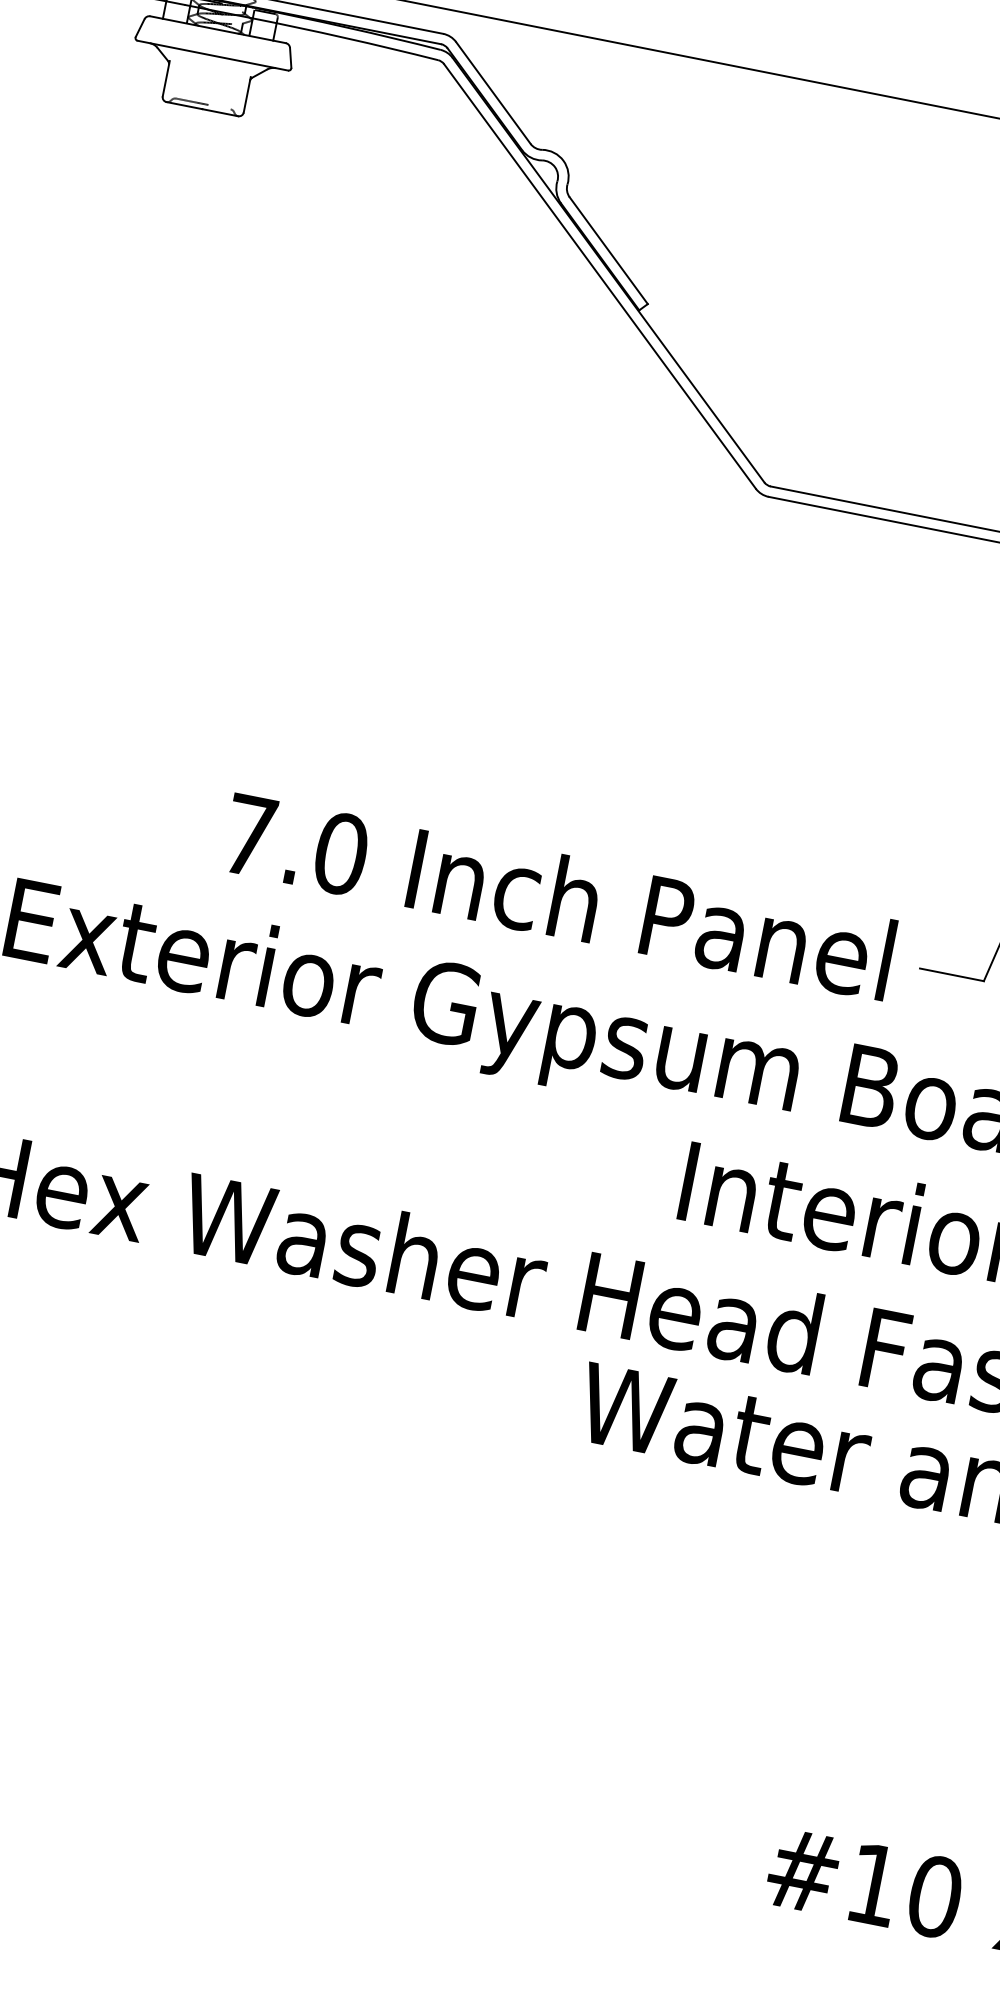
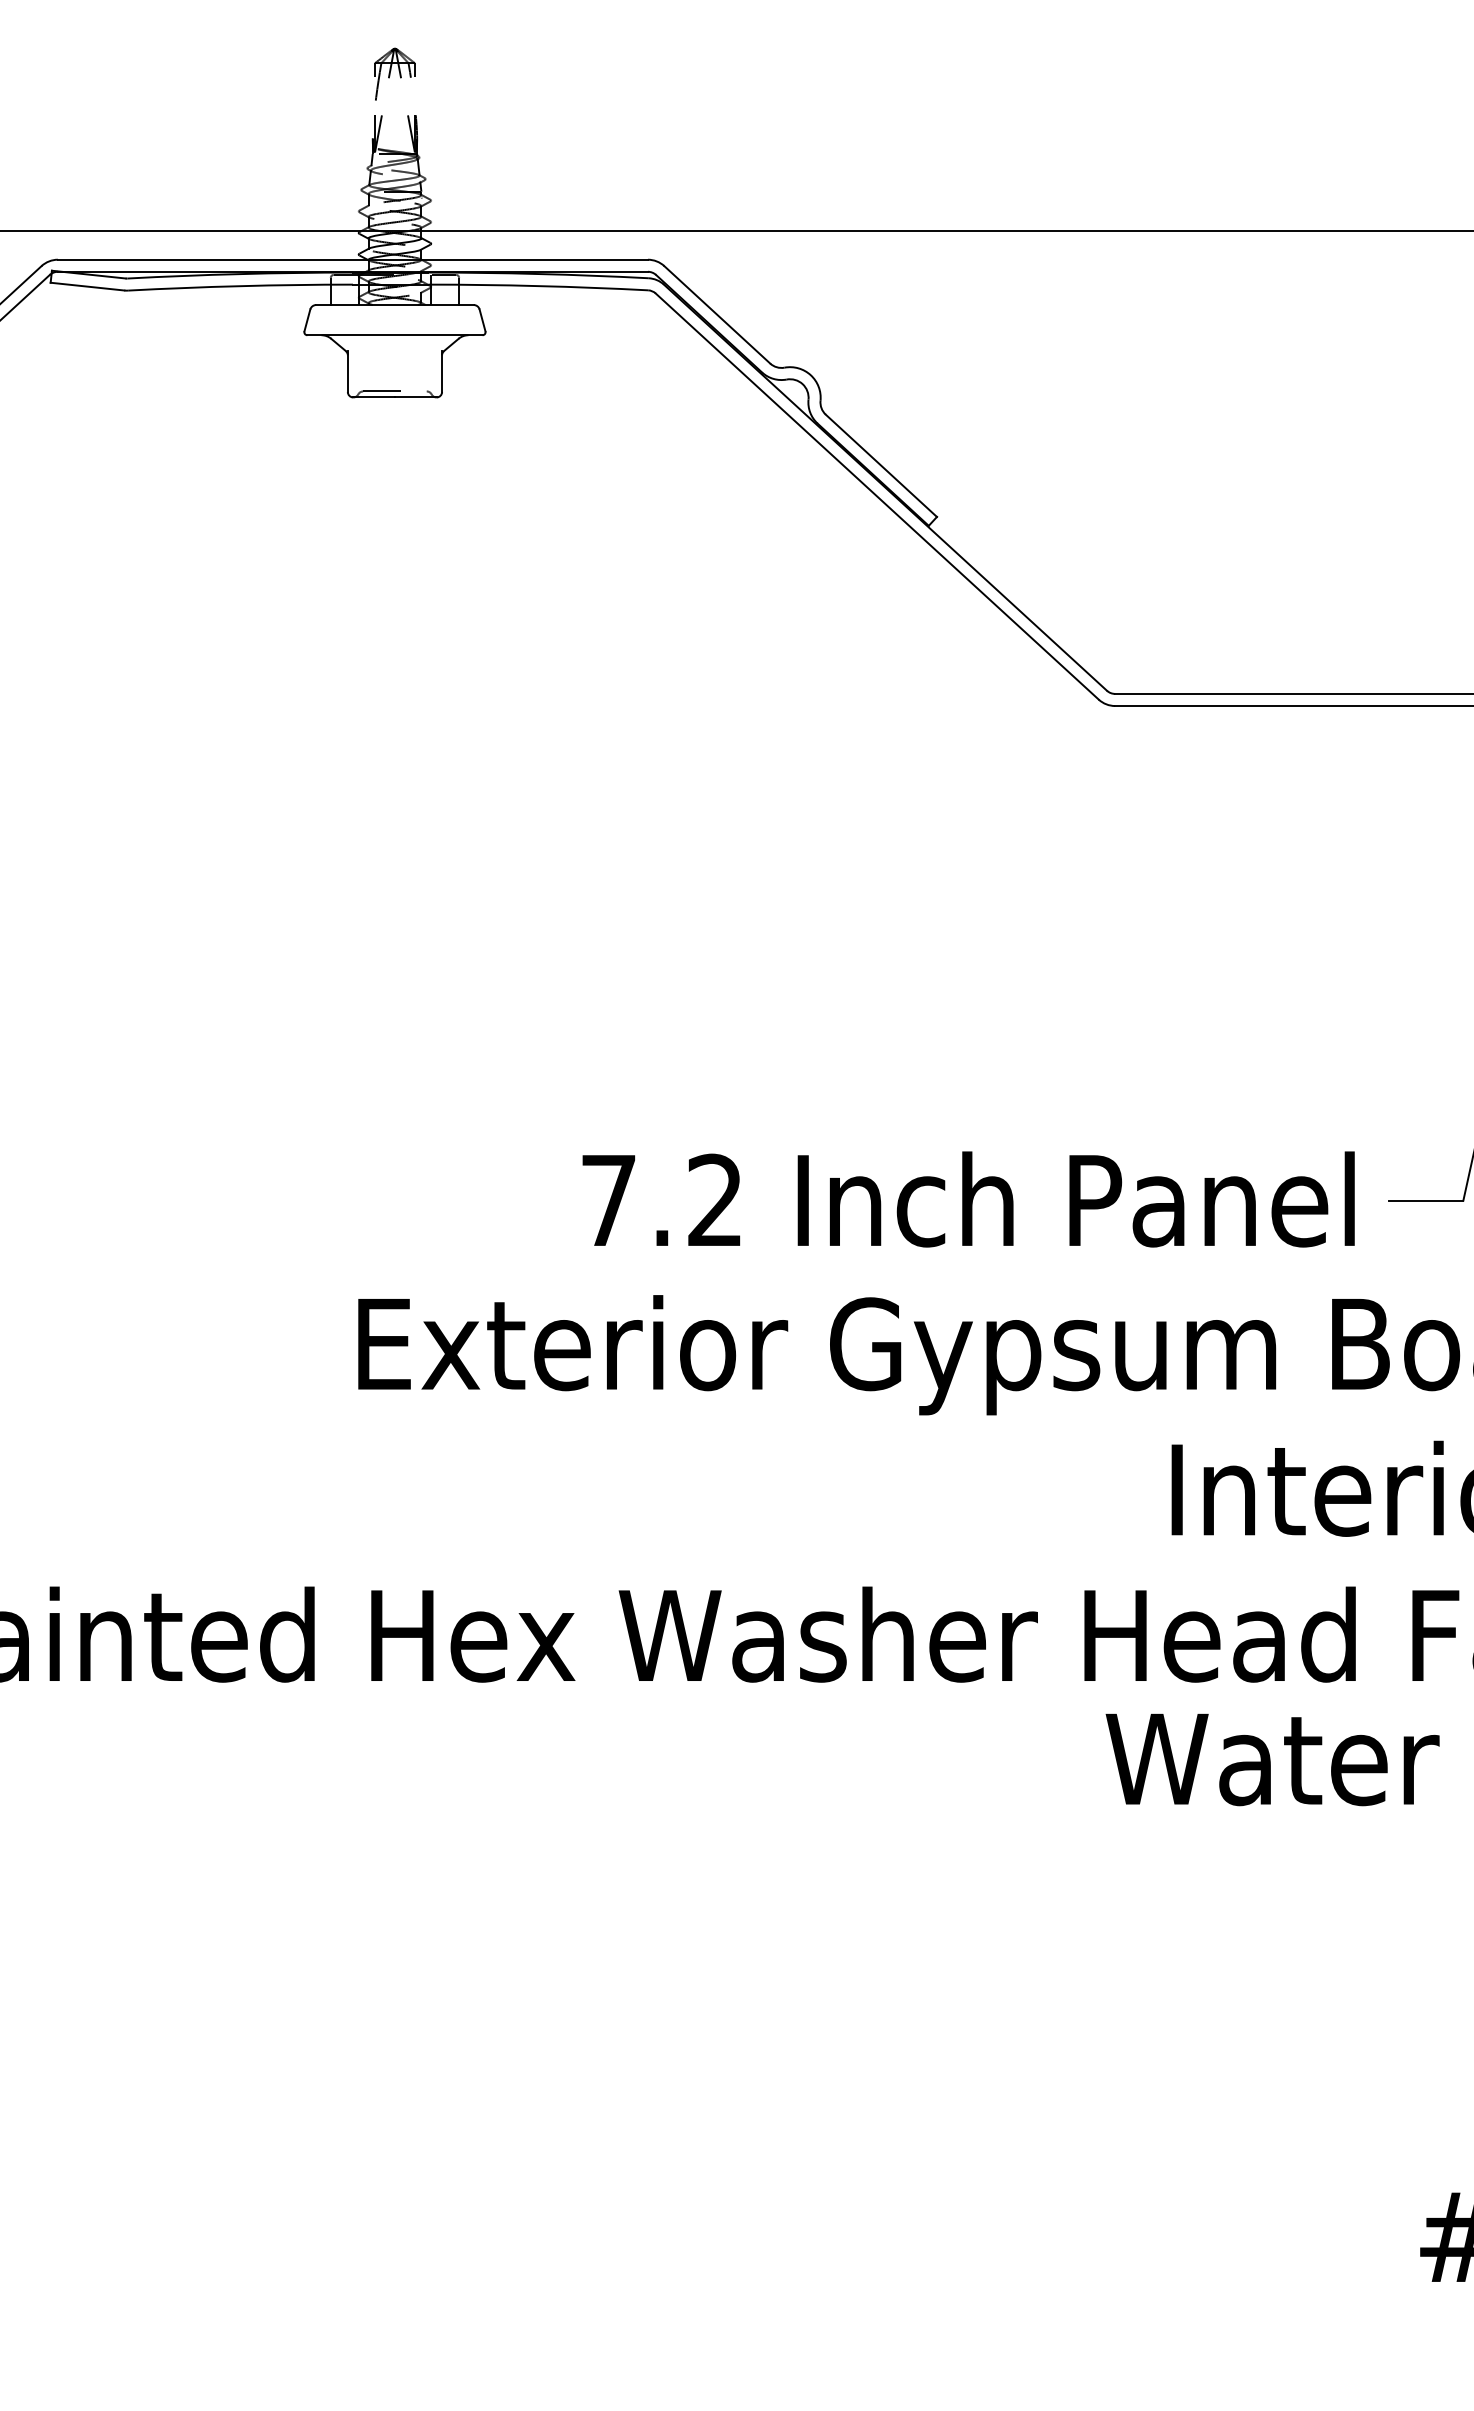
text: (341, 853) -> (715, 1200), 7.0 -> 7.2

